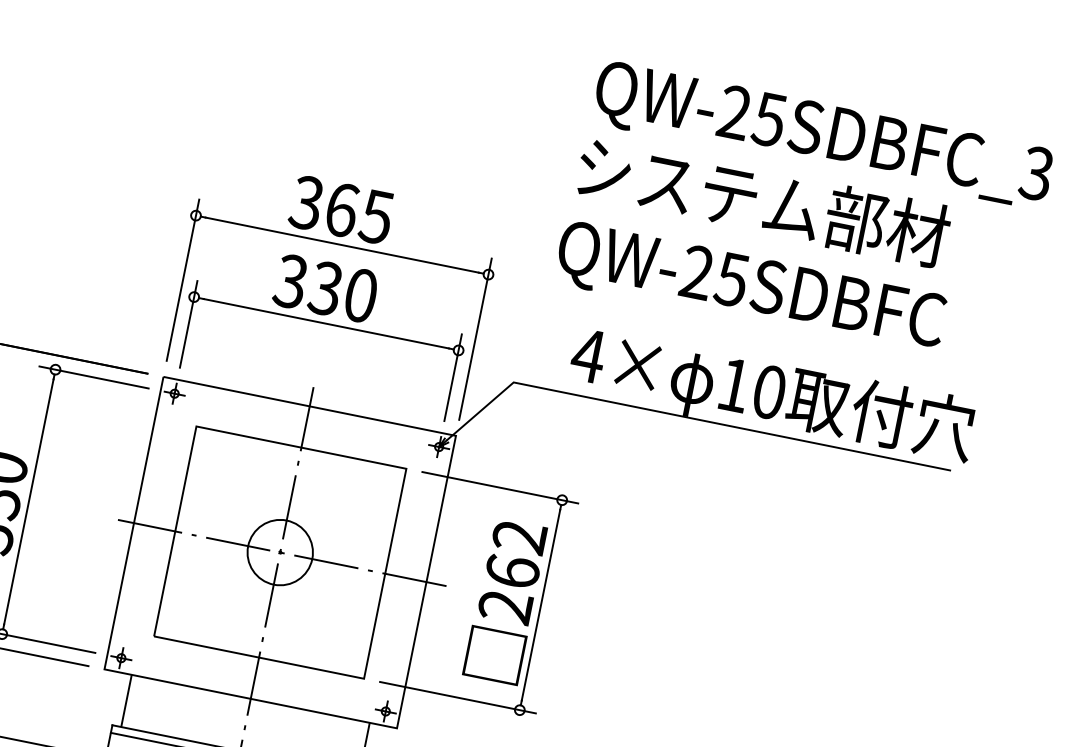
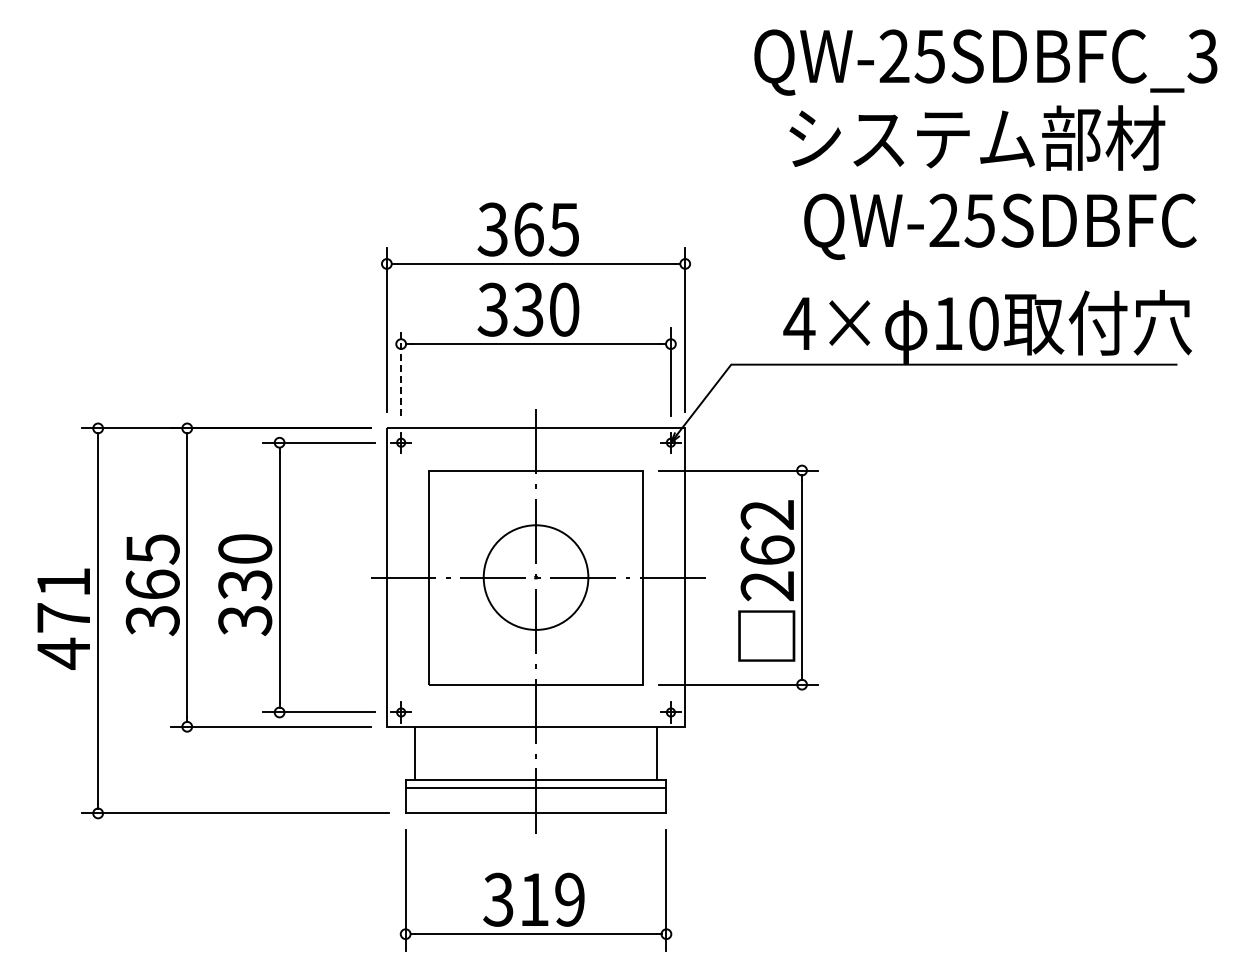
text: (763, 201) -> (977, 137), moved
text: (751, 289) -> (1000, 226), moved
line: (189, 323) -> (401, 371), solid -> dashed
circle: (279, 552) -> (535, 577), size x1.6

